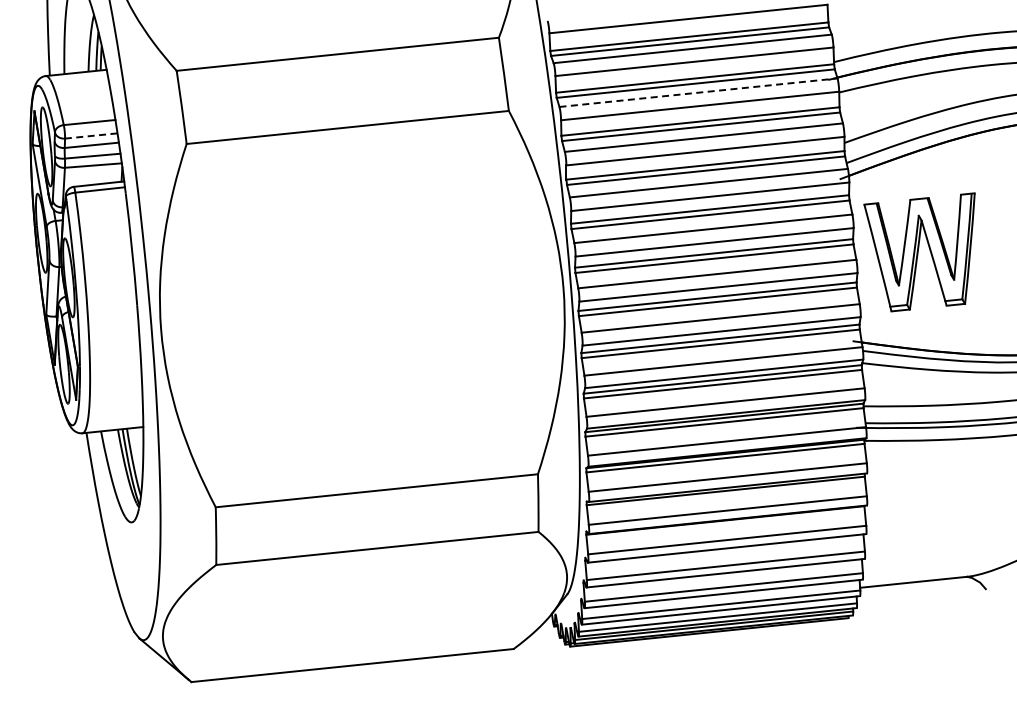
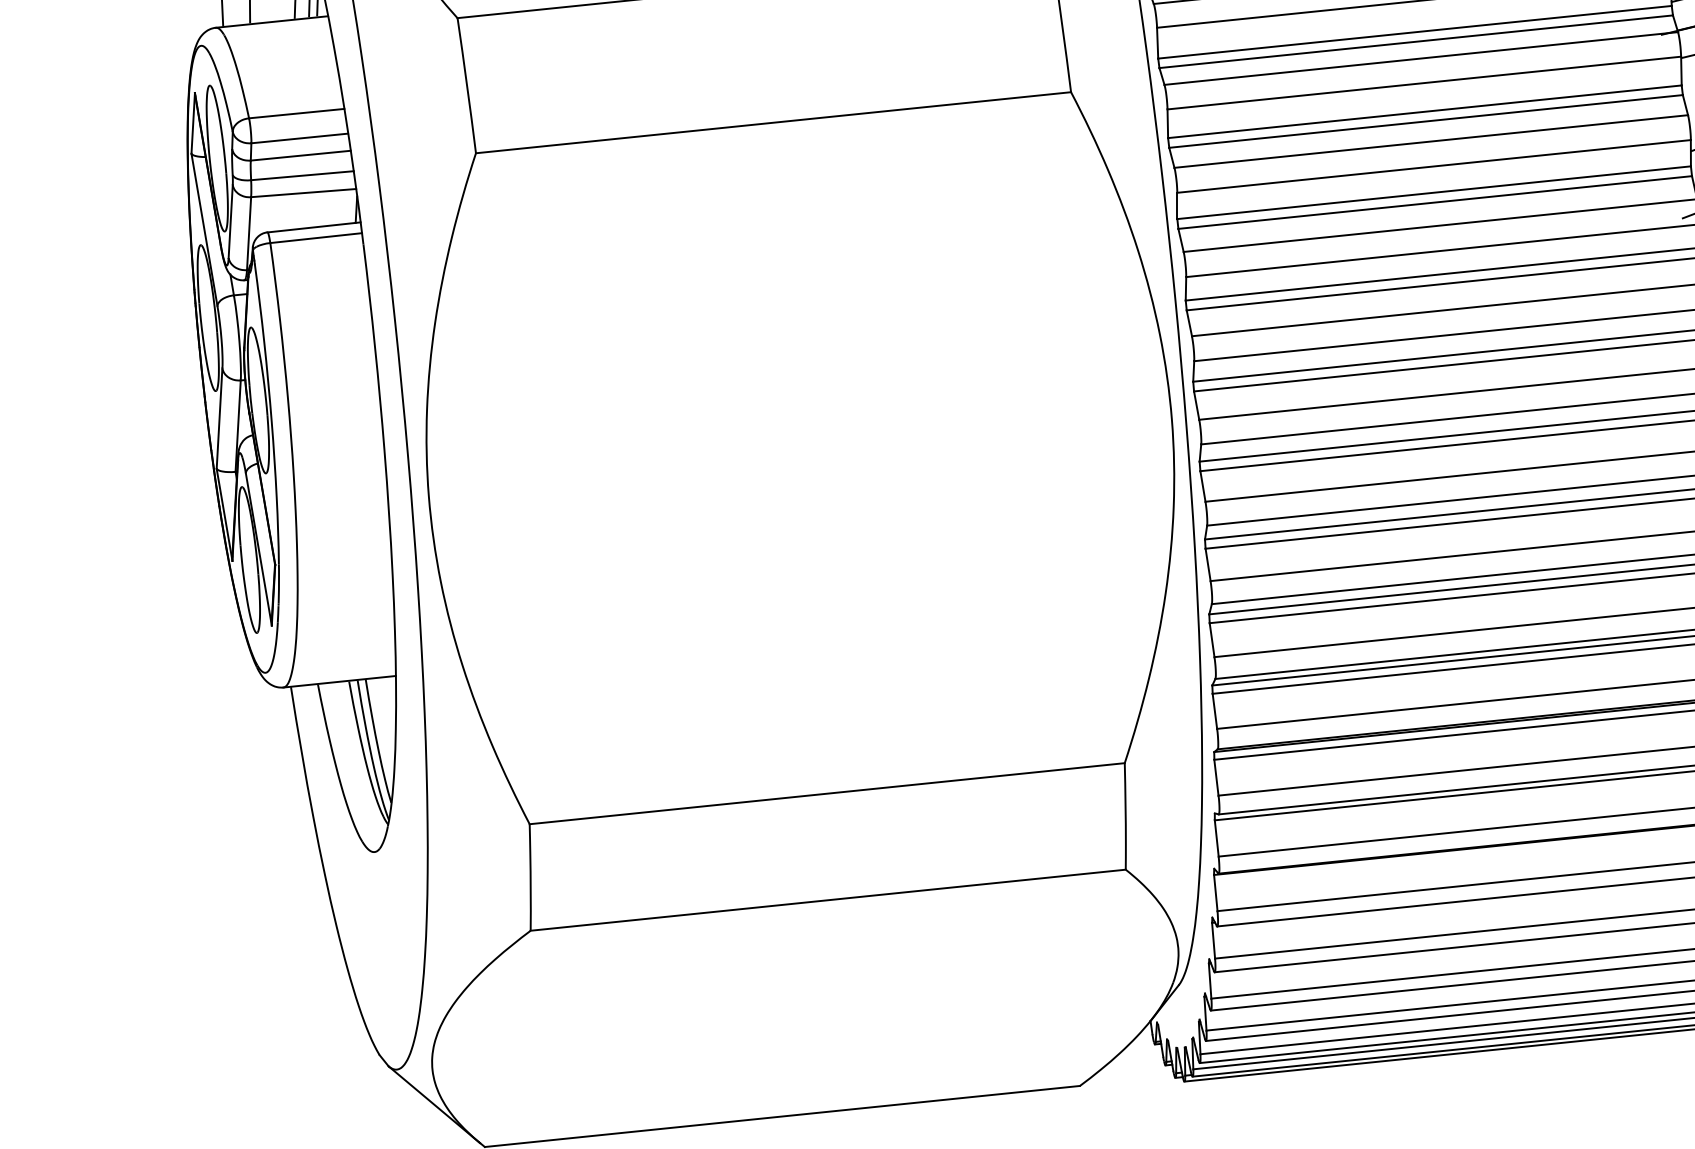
line: (698, 92) -> (1421, 58), dashed -> solid
line: (90, 136) -> (298, 139), dashed -> solid

